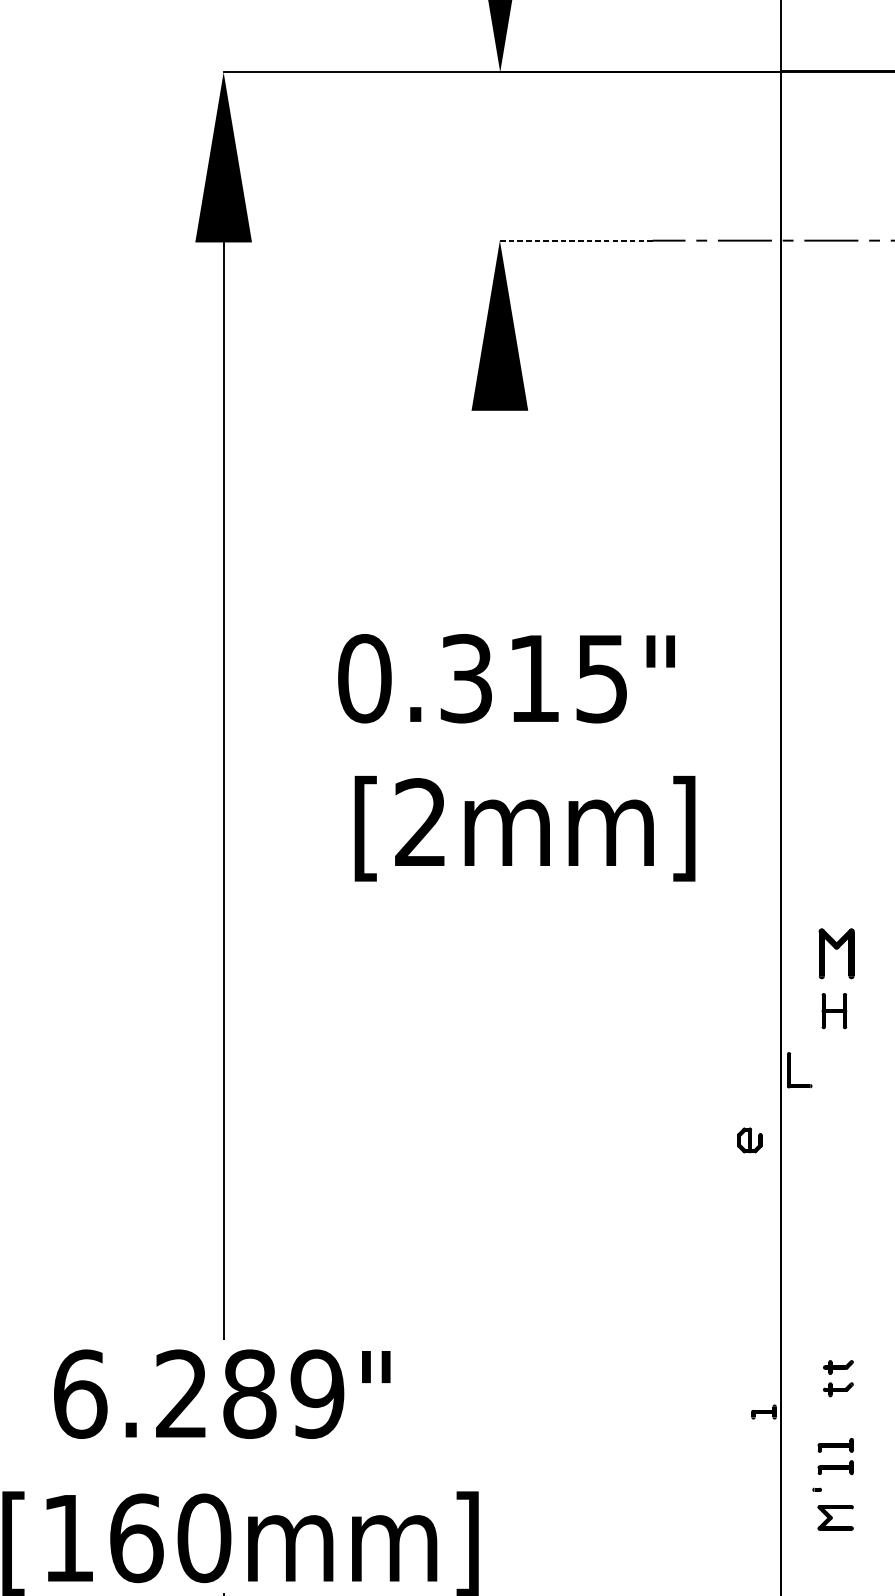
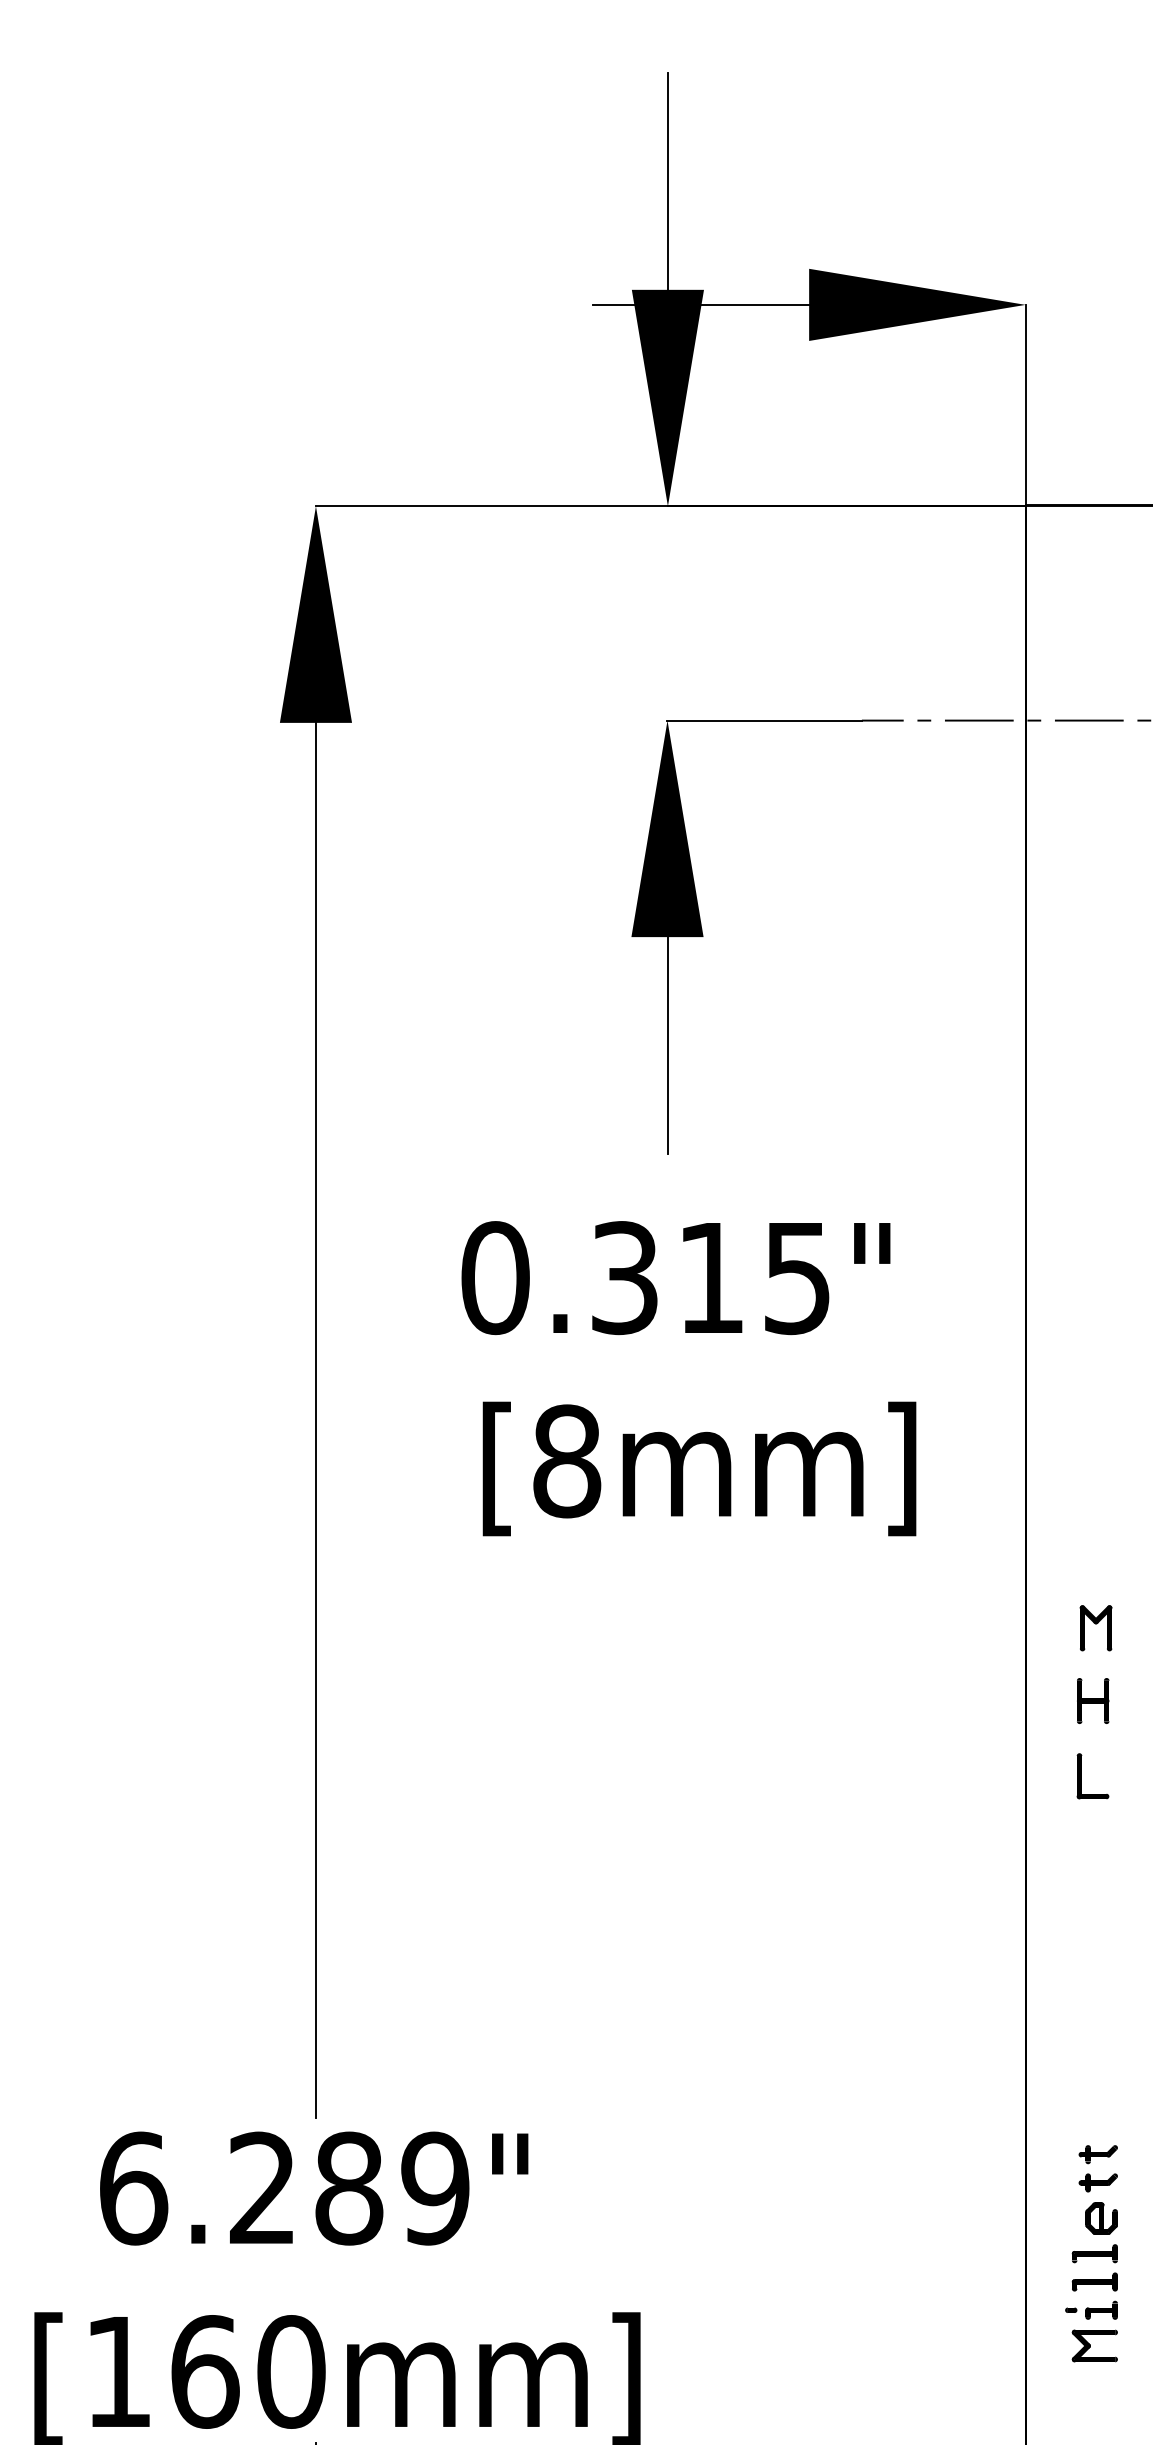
line: (576, 240) -> (764, 720), dashed -> solid
line: (499, 495) -> (667, 1045), added
text: (421, 822) -> (567, 1461), [2mm] -> [8mm]
part: (836, 954) -> (1095, 1628), size x0.71
part: (790, 1070) -> (1081, 1776), moved
part: (749, 1140) -> (1101, 2218), moved
part: (763, 1411) -> (1101, 2309), moved

